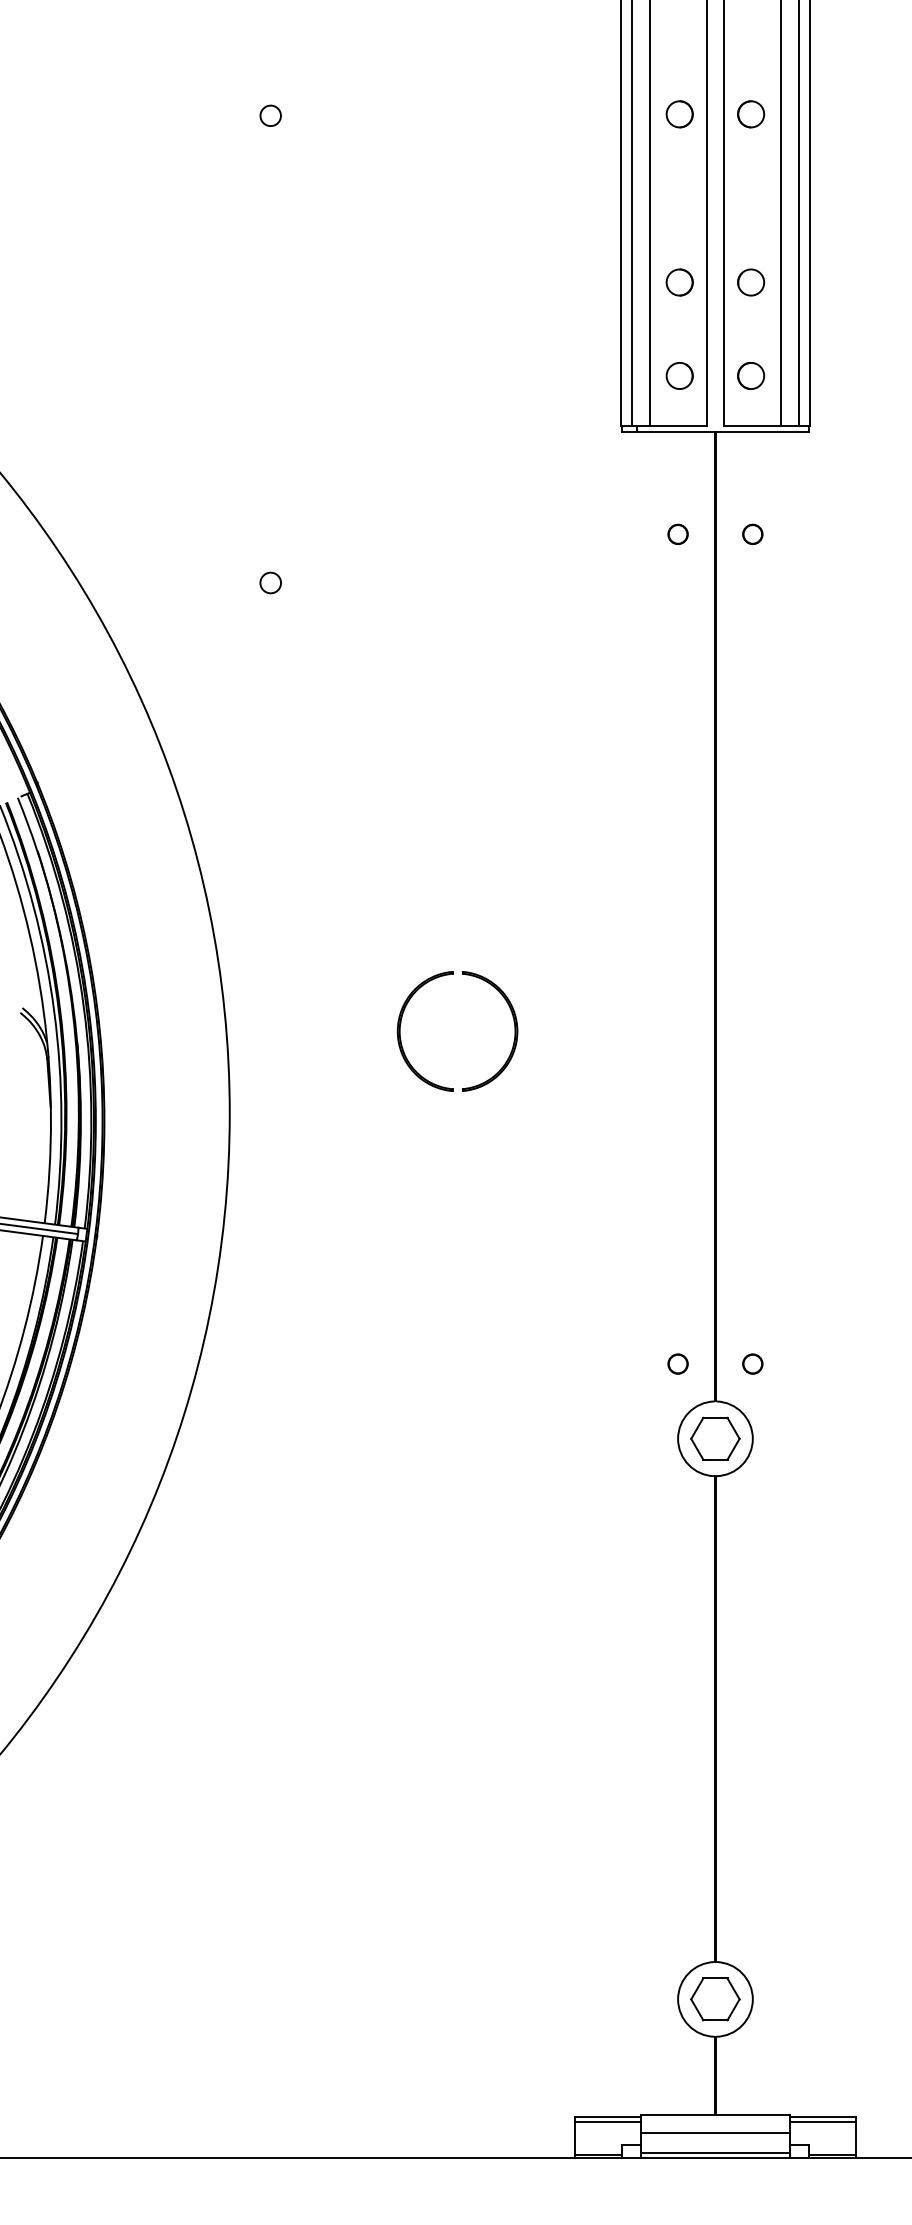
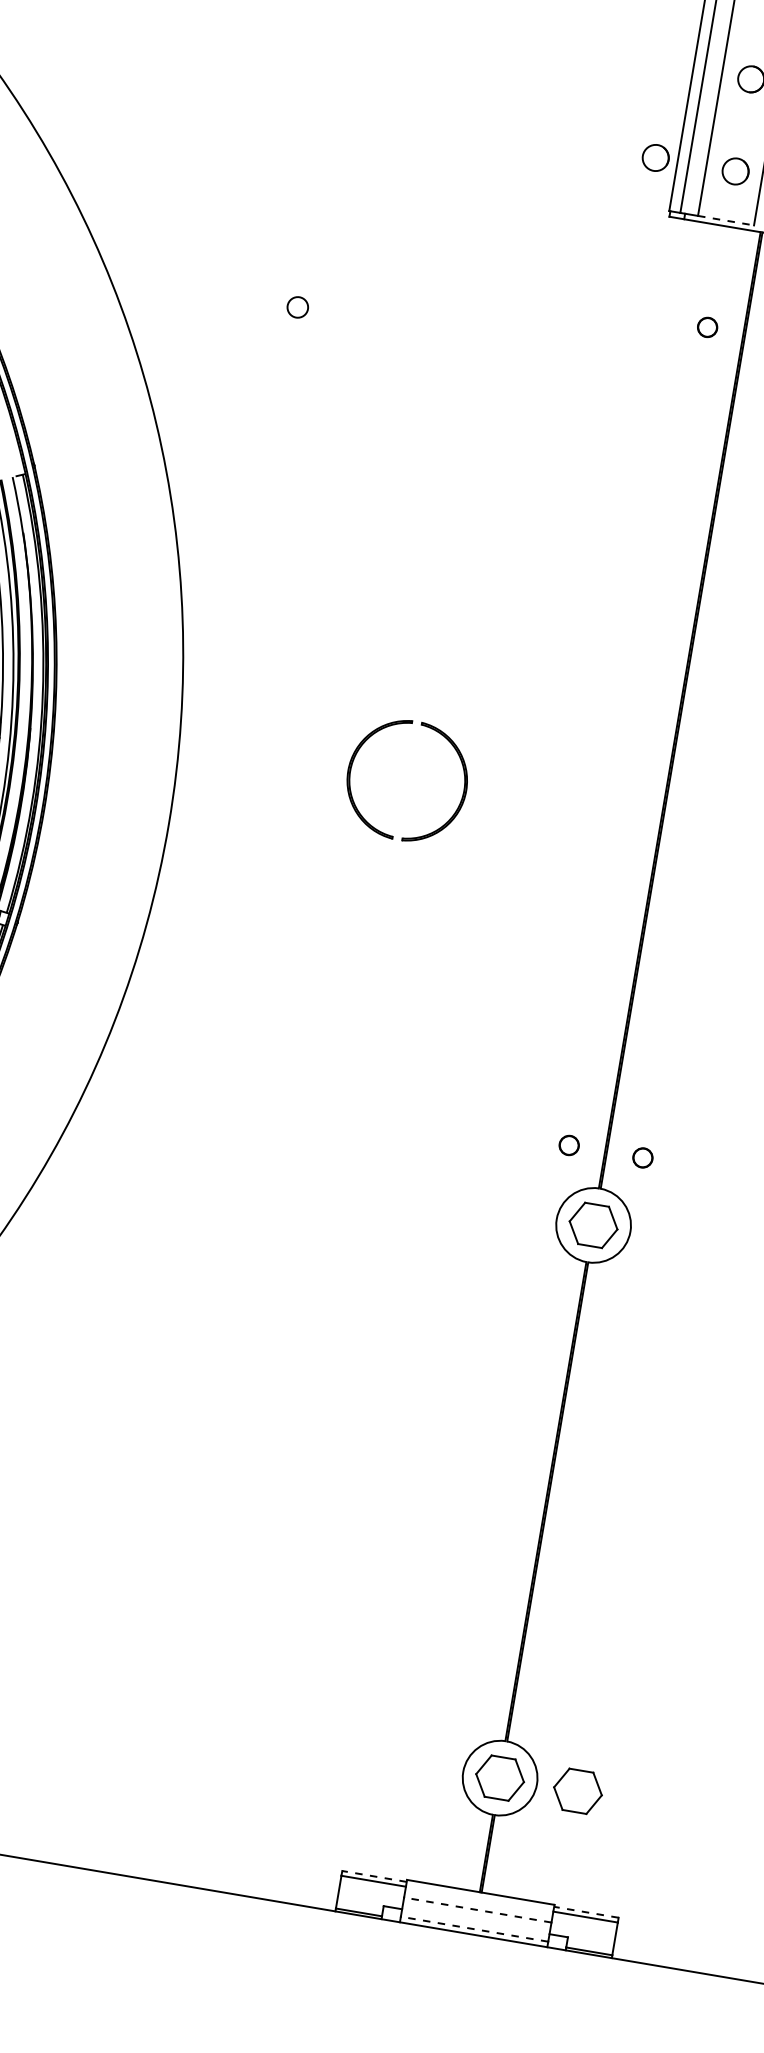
circle: (598, 375) -> (655, 157), added
line: (678, 426) -> (726, 221), solid -> dashed
part: (794, 1999) -> (578, 1791), added
line: (608, 2117) -> (374, 1876), solid -> dashed
line: (822, 2117) -> (585, 1912), solid -> dashed
line: (715, 2133) -> (477, 1910), solid -> dashed
line: (715, 2152) -> (474, 1929), solid -> dashed

